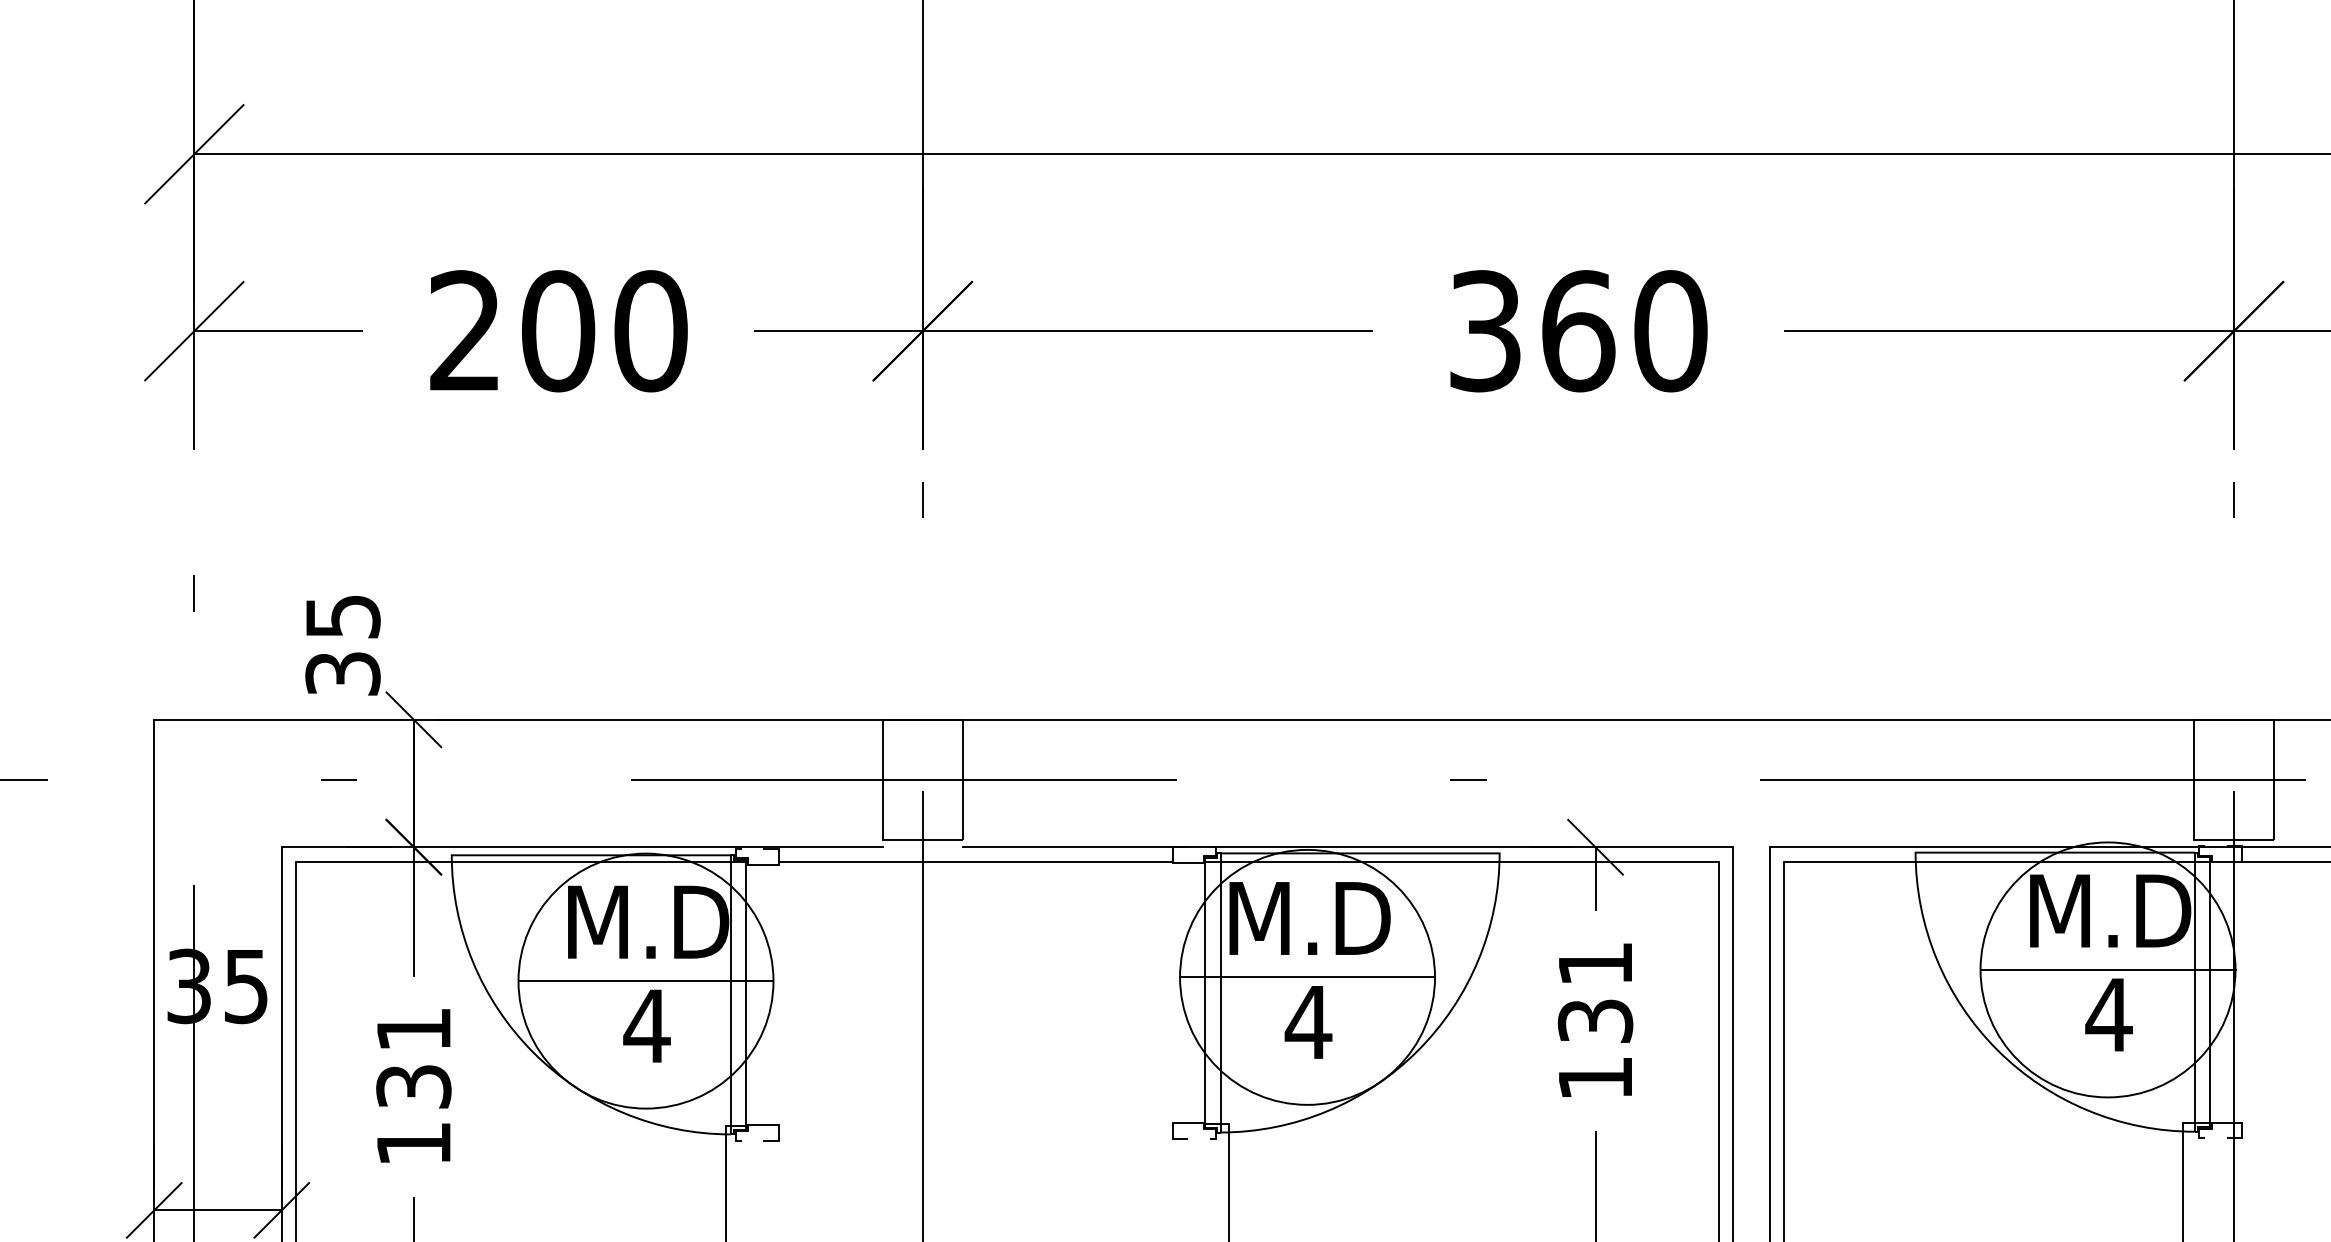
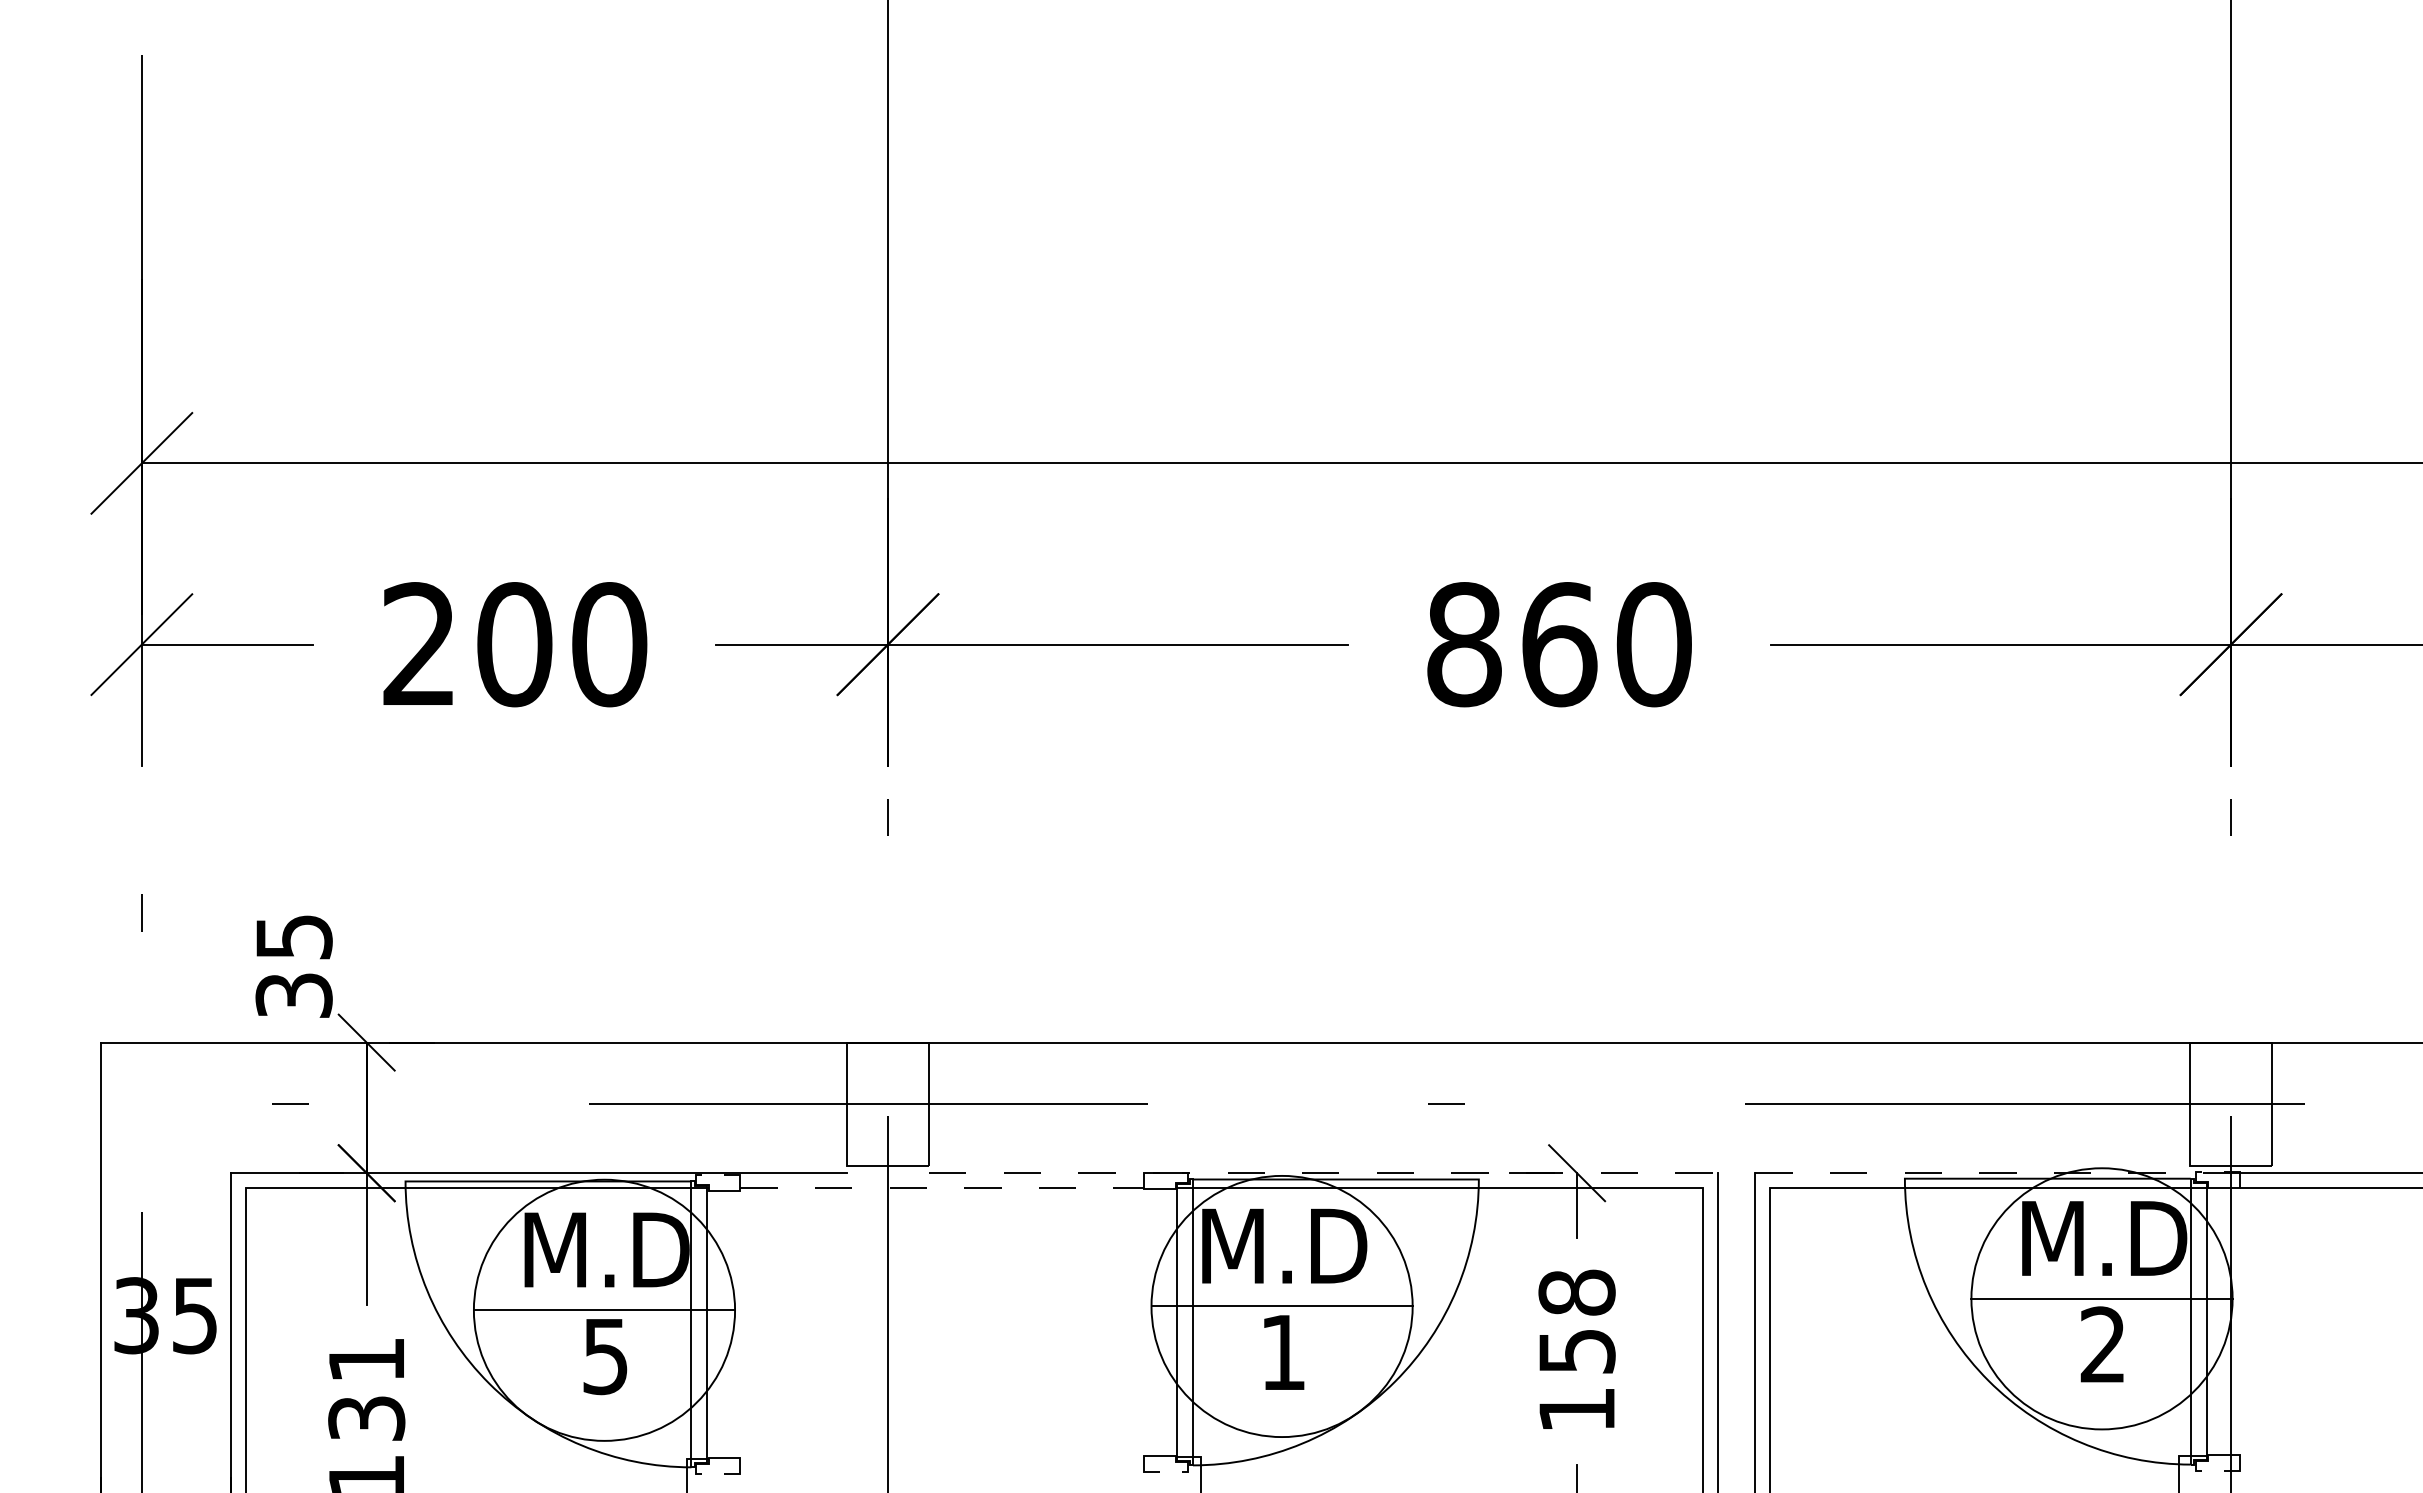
text: (1485, 331) -> (1464, 644), 360 -> 860
line: (1347, 847) -> (1323, 1173), solid -> dashed
line: (2002, 847) -> (1993, 1173), solid -> dashed
line: (976, 862) -> (942, 1188), solid -> dashed
text: (1594, 992) -> (1576, 1321), 131 -> 158
text: (2108, 1014) -> (2102, 1344), 4 -> 2
text: (1307, 1022) -> (1282, 1352), 4 -> 1
text: (646, 1027) -> (605, 1357), 4 -> 5

